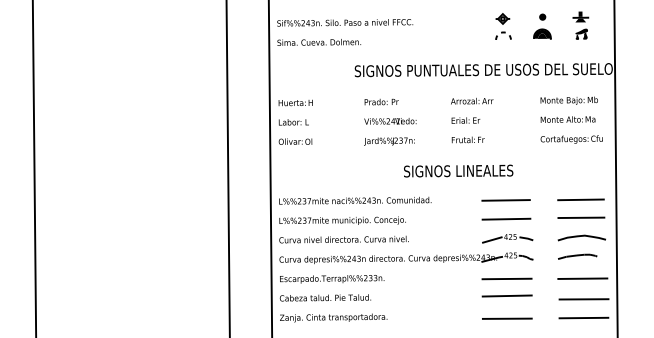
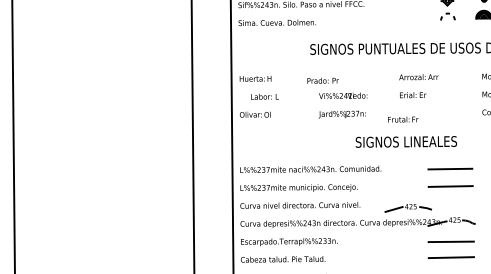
text: (381, 101) -> (322, 80), moved
text: (293, 122) -> (264, 96), moved
text: (467, 139) -> (402, 119), moved
part: (507, 238) -> (408, 208), moved

